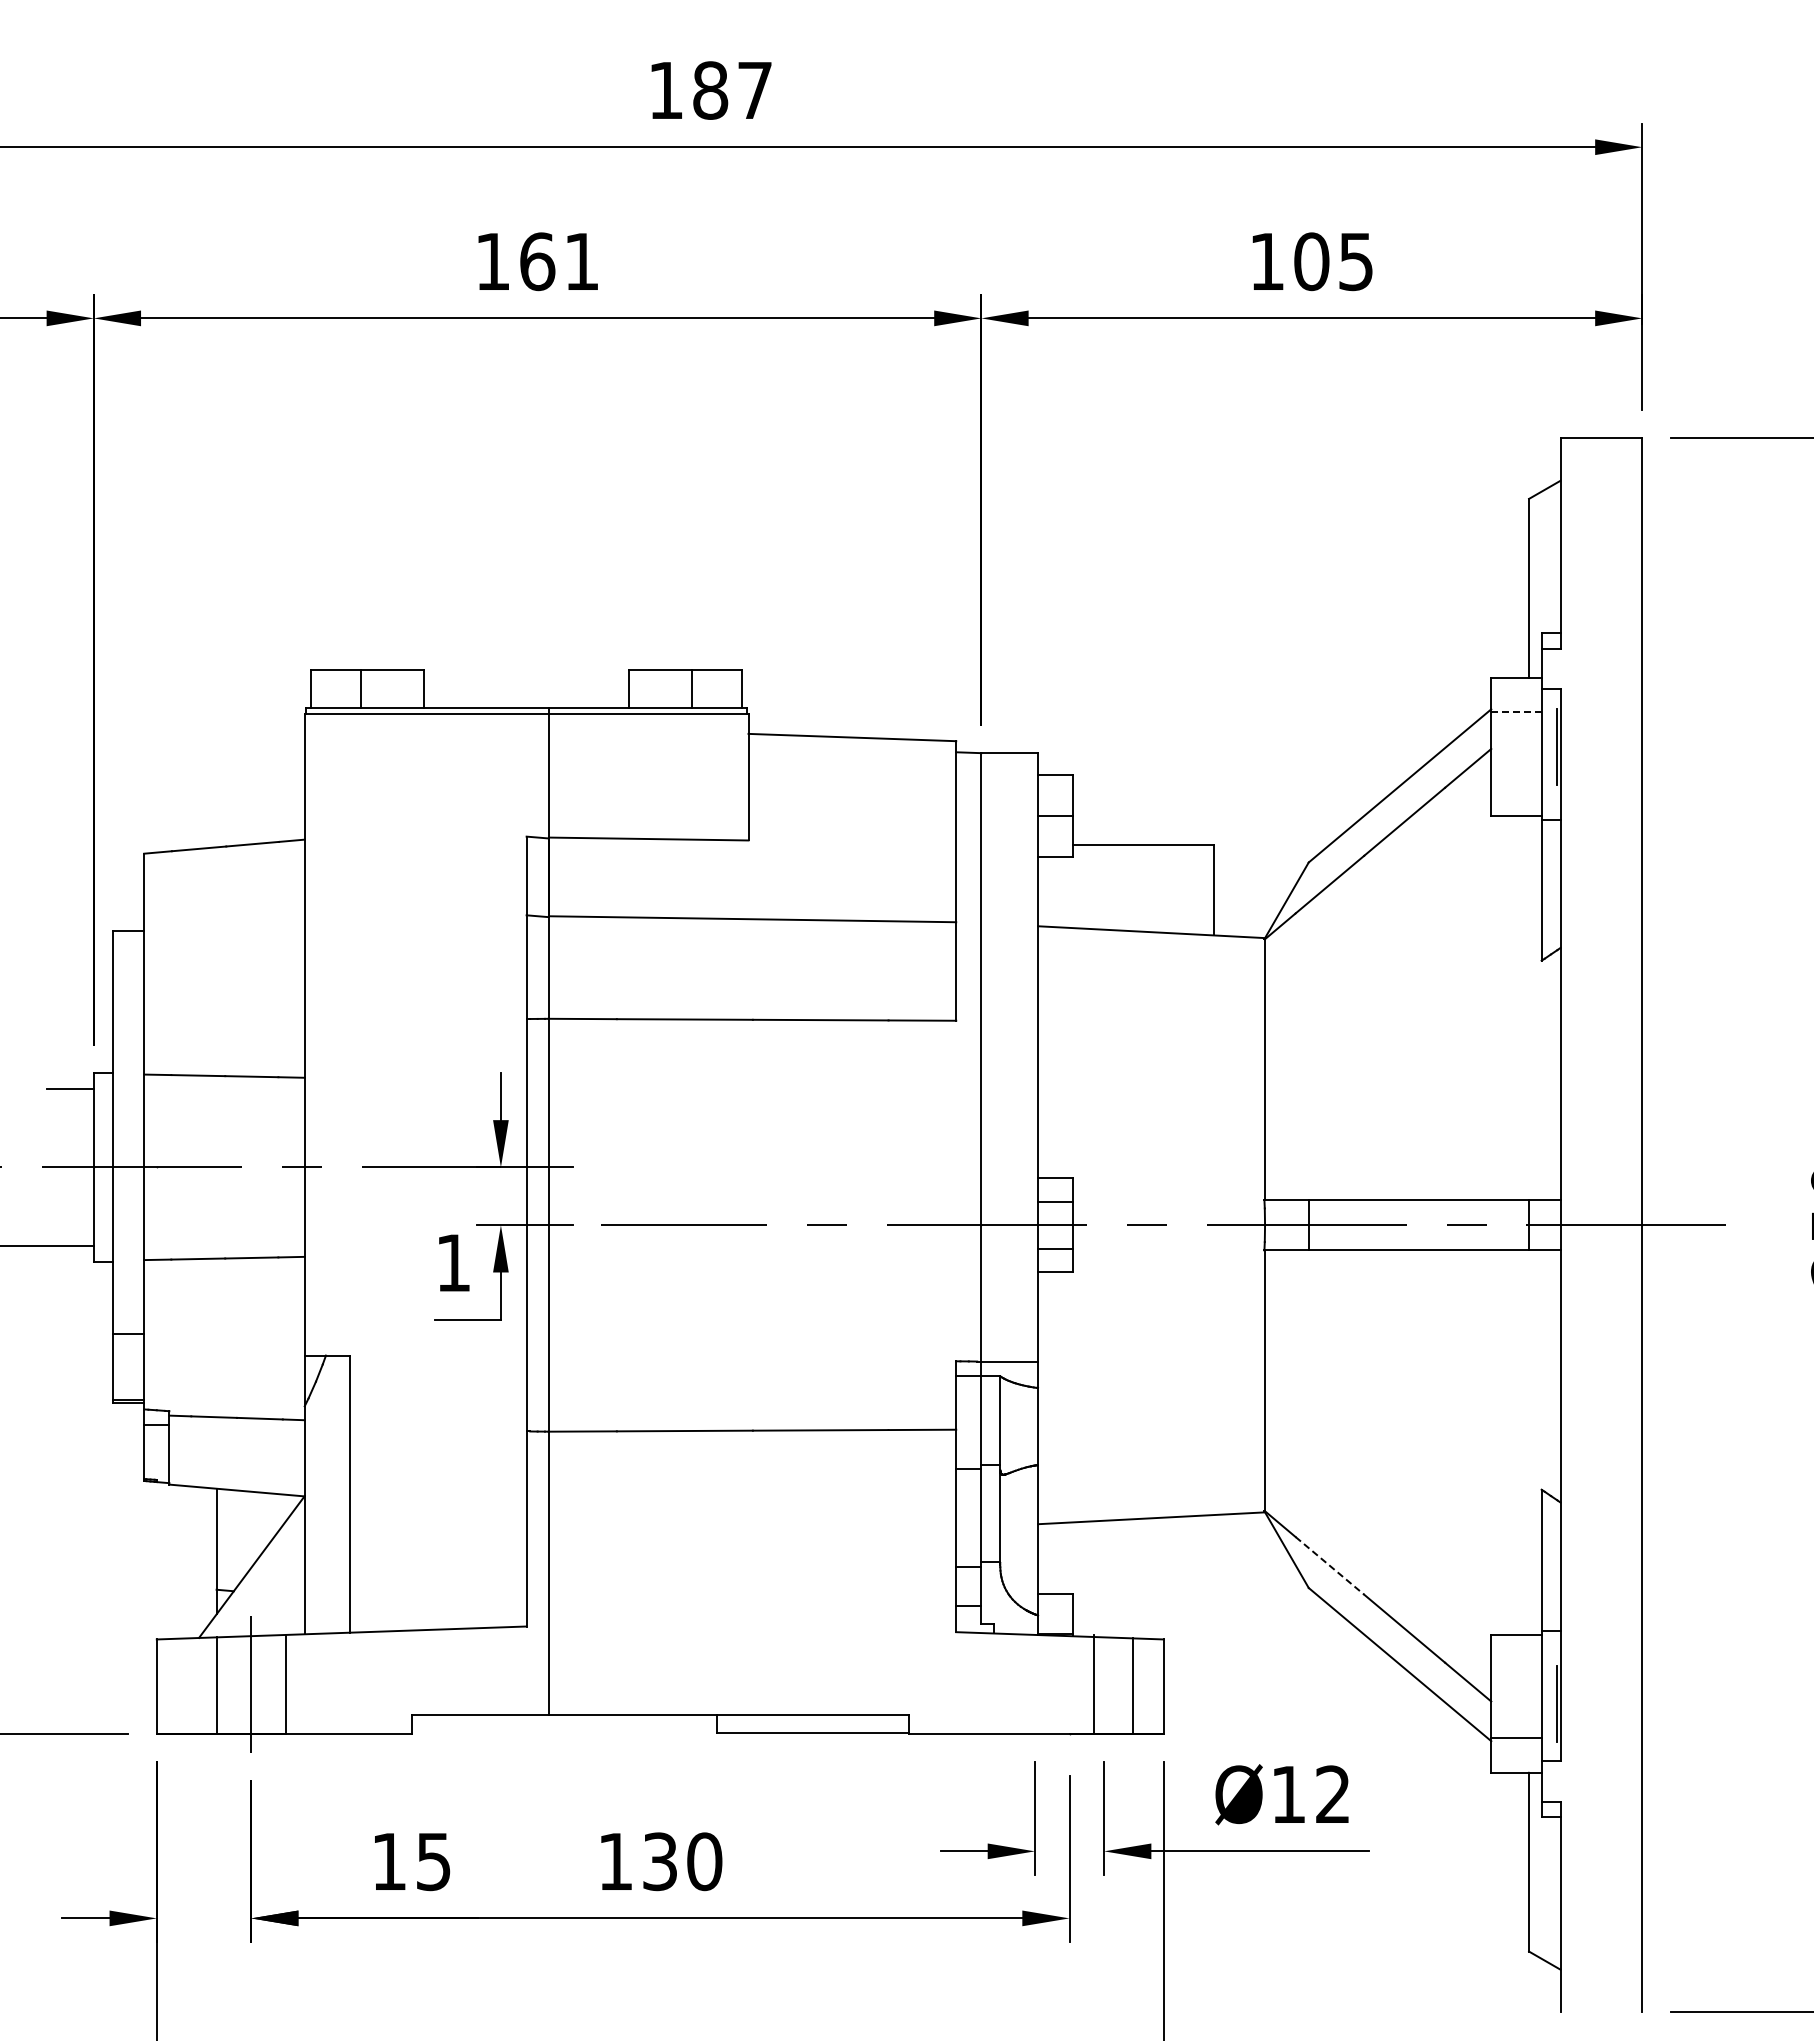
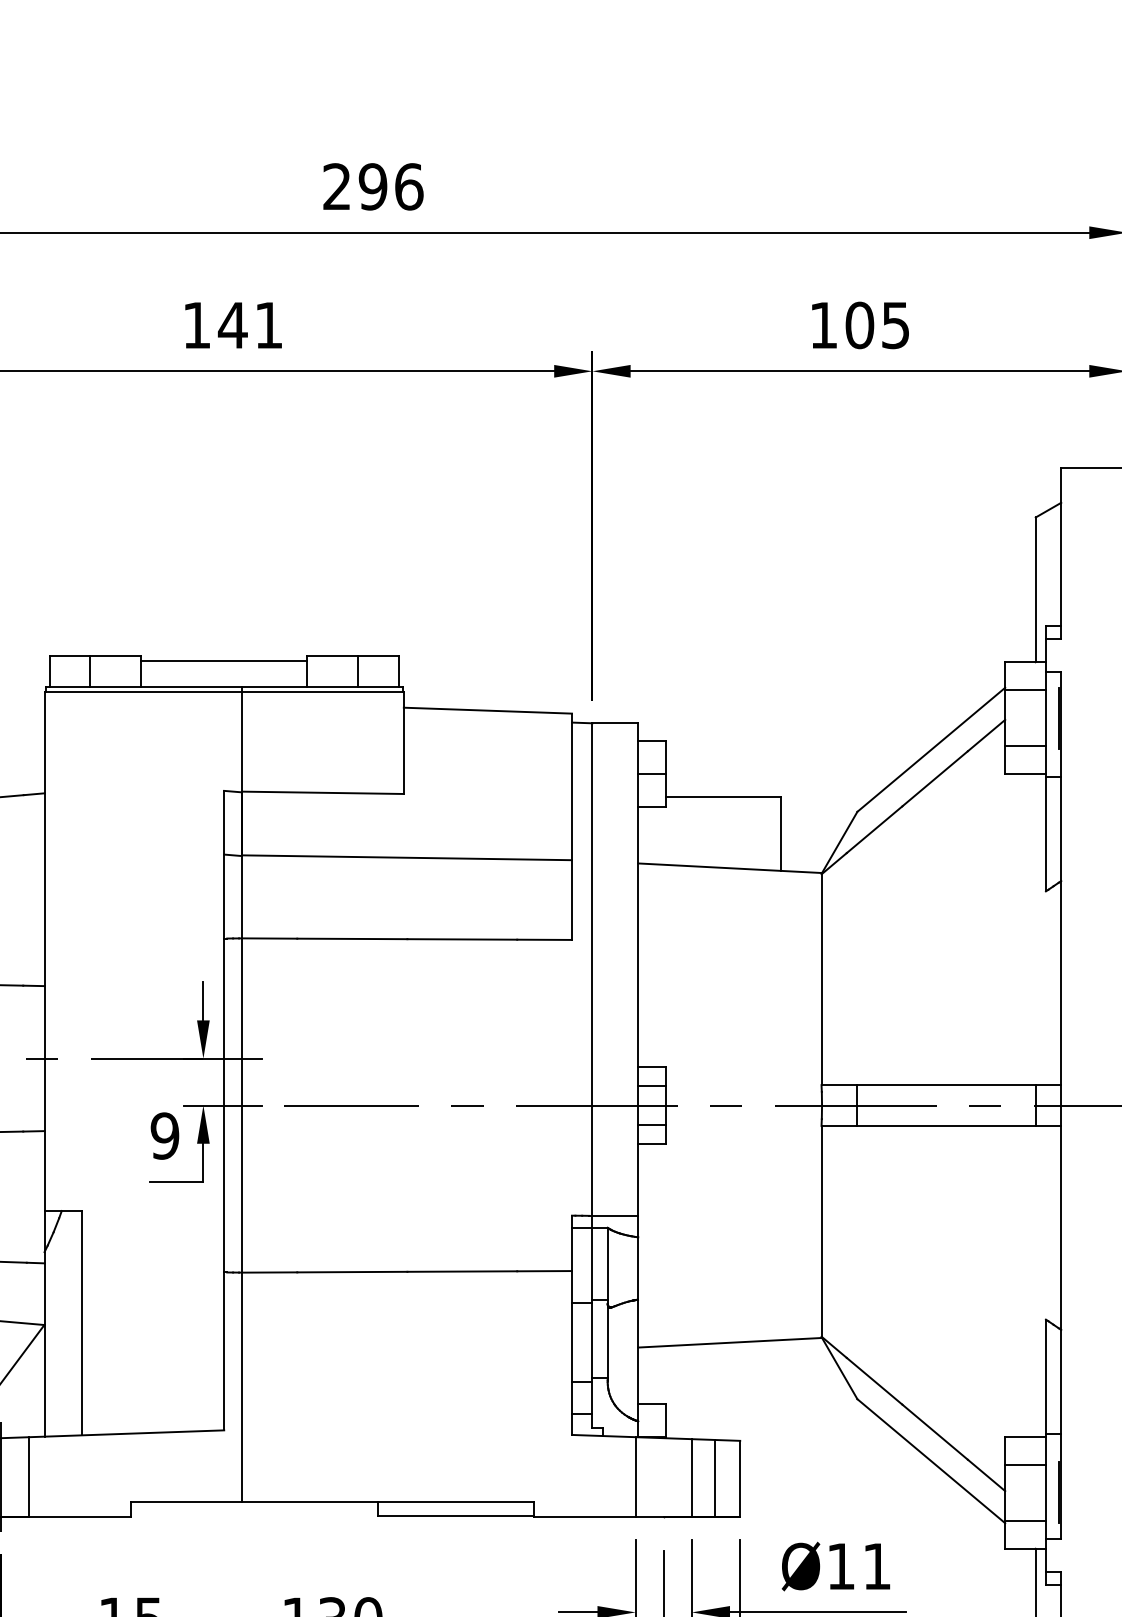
text: (710, 90) -> (373, 186), 187 -> 296
text: (536, 261) -> (232, 325), 161 -> 141
line: (526, 676) -> (224, 661), added
line: (1515, 712) -> (1024, 690), dashed -> solid
line: (1516, 781) -> (1025, 746), added
text: (453, 1262) -> (165, 1135), 1 -> 9
line: (1329, 1565) -> (874, 1380), dashed -> solid
line: (1516, 1669) -> (1025, 1465), added
line: (1093, 1683) -> (635, 1476), moved
line: (1104, 1685) -> (692, 1478), added
text: (1332, 1793) -> (876, 1565), Ø12 -> Ø11

